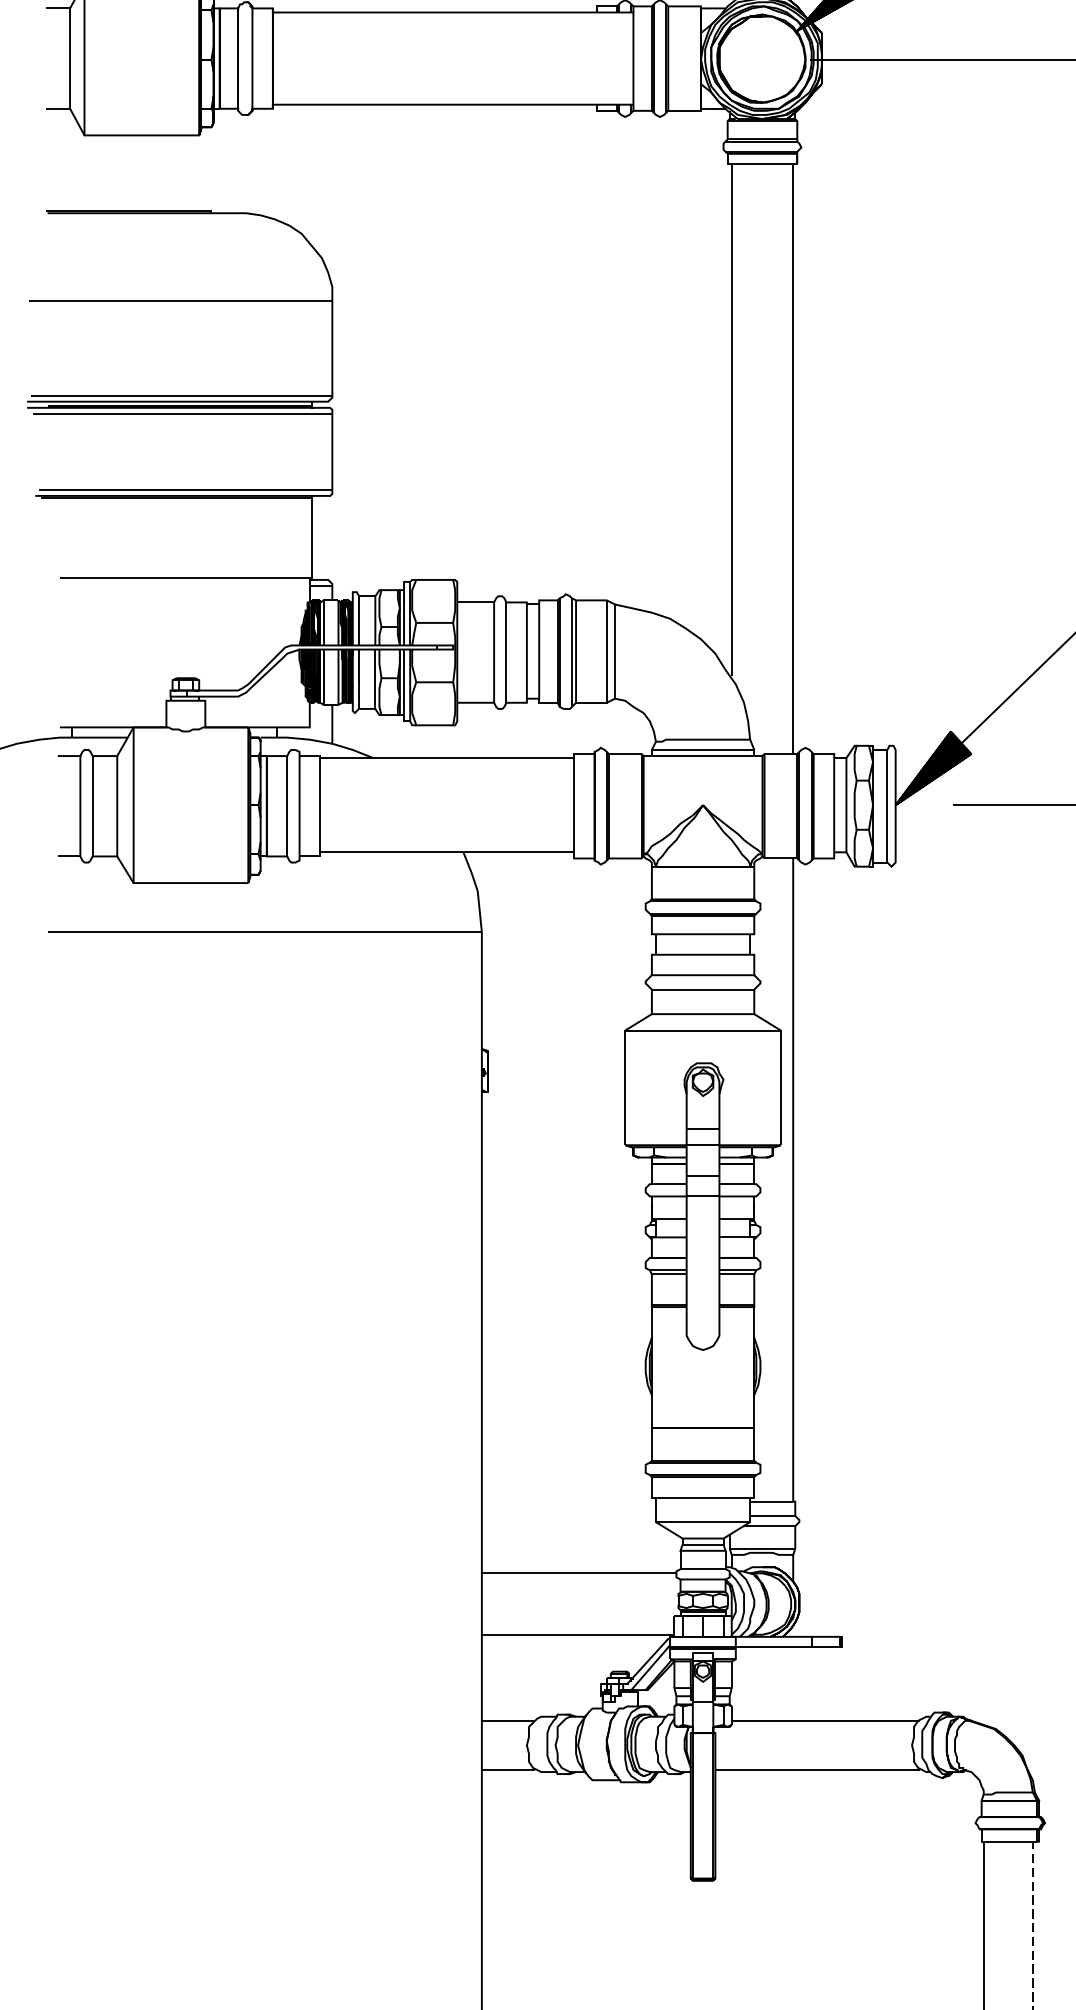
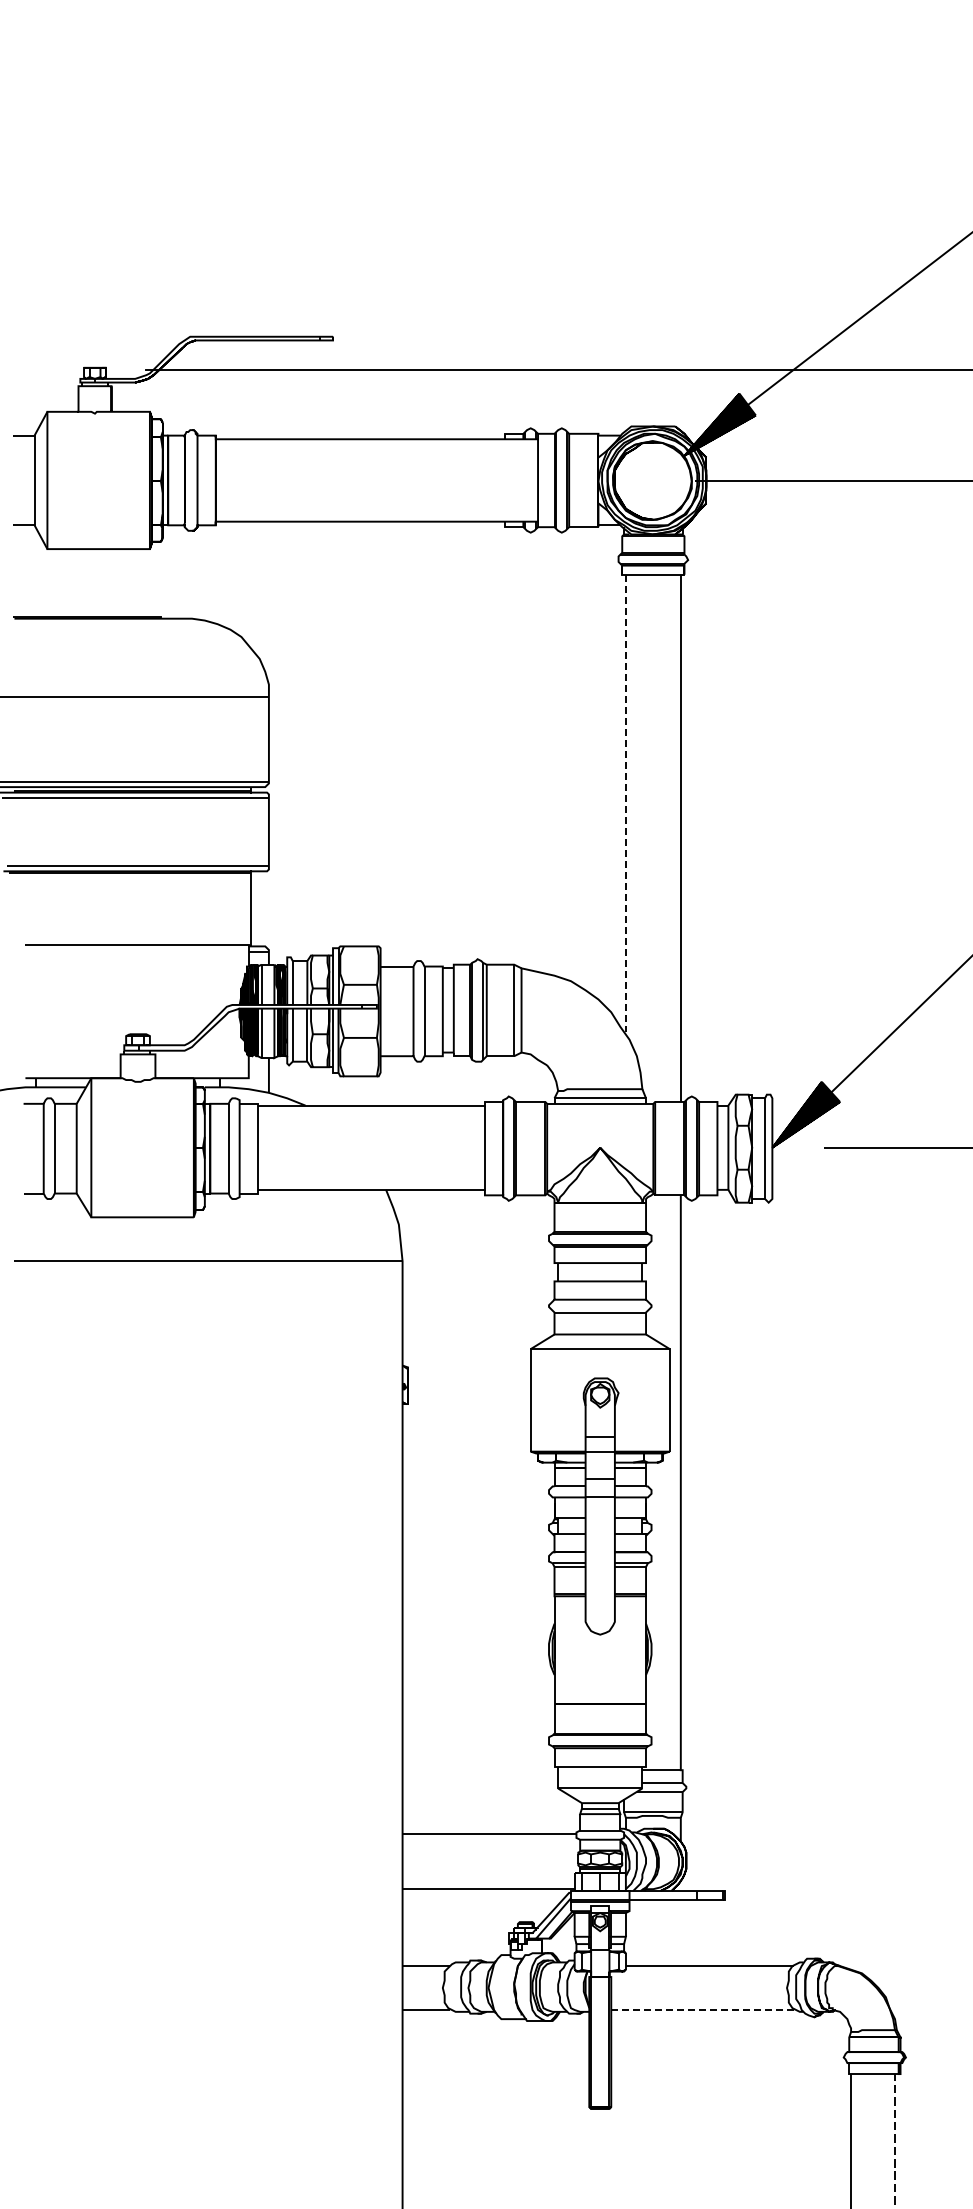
line: (731, 420) -> (625, 803), solid -> dashed
line: (817, 1770) -> (702, 2010), solid -> dashed

